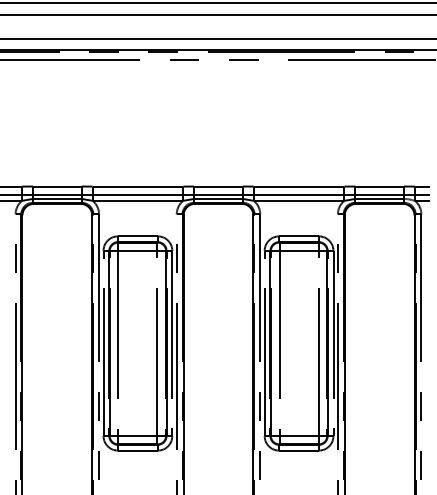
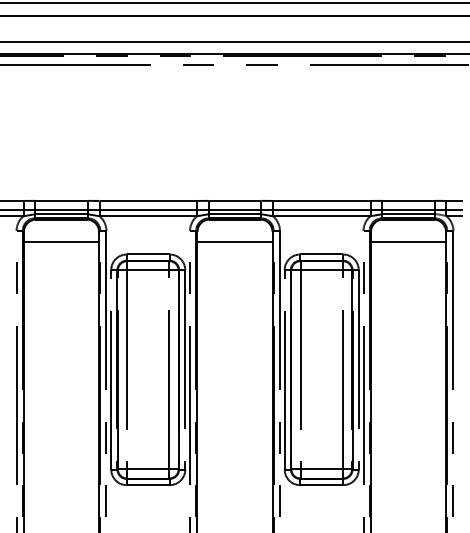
line: (57, 224) -> (61, 241), added
line: (218, 224) -> (234, 241), added
line: (379, 224) -> (408, 241), added

